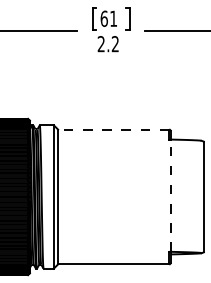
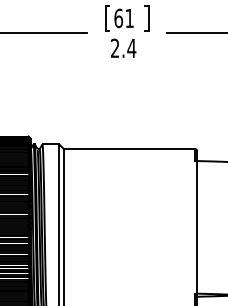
text: (115, 44) -> (131, 48), 2.2 -> 2.4
line: (113, 129) -> (129, 149), dashed -> solid
line: (170, 195) -> (196, 227), dashed -> solid

